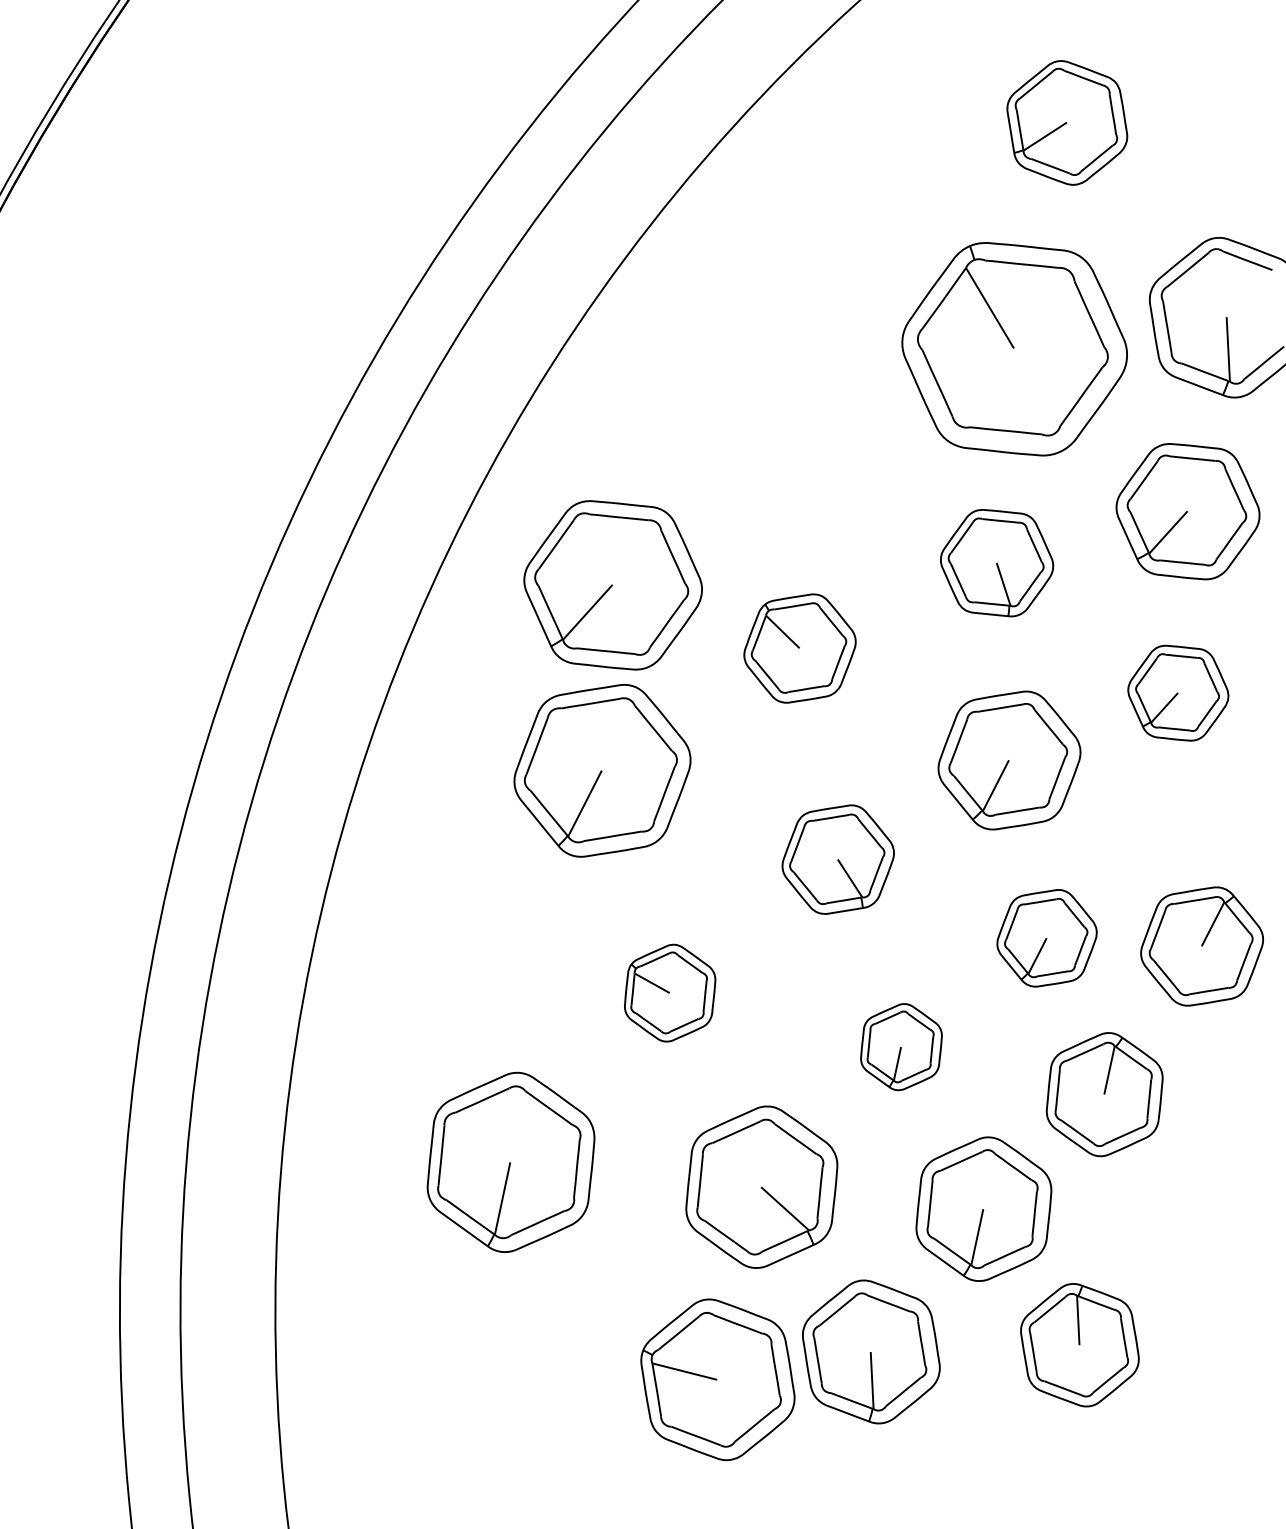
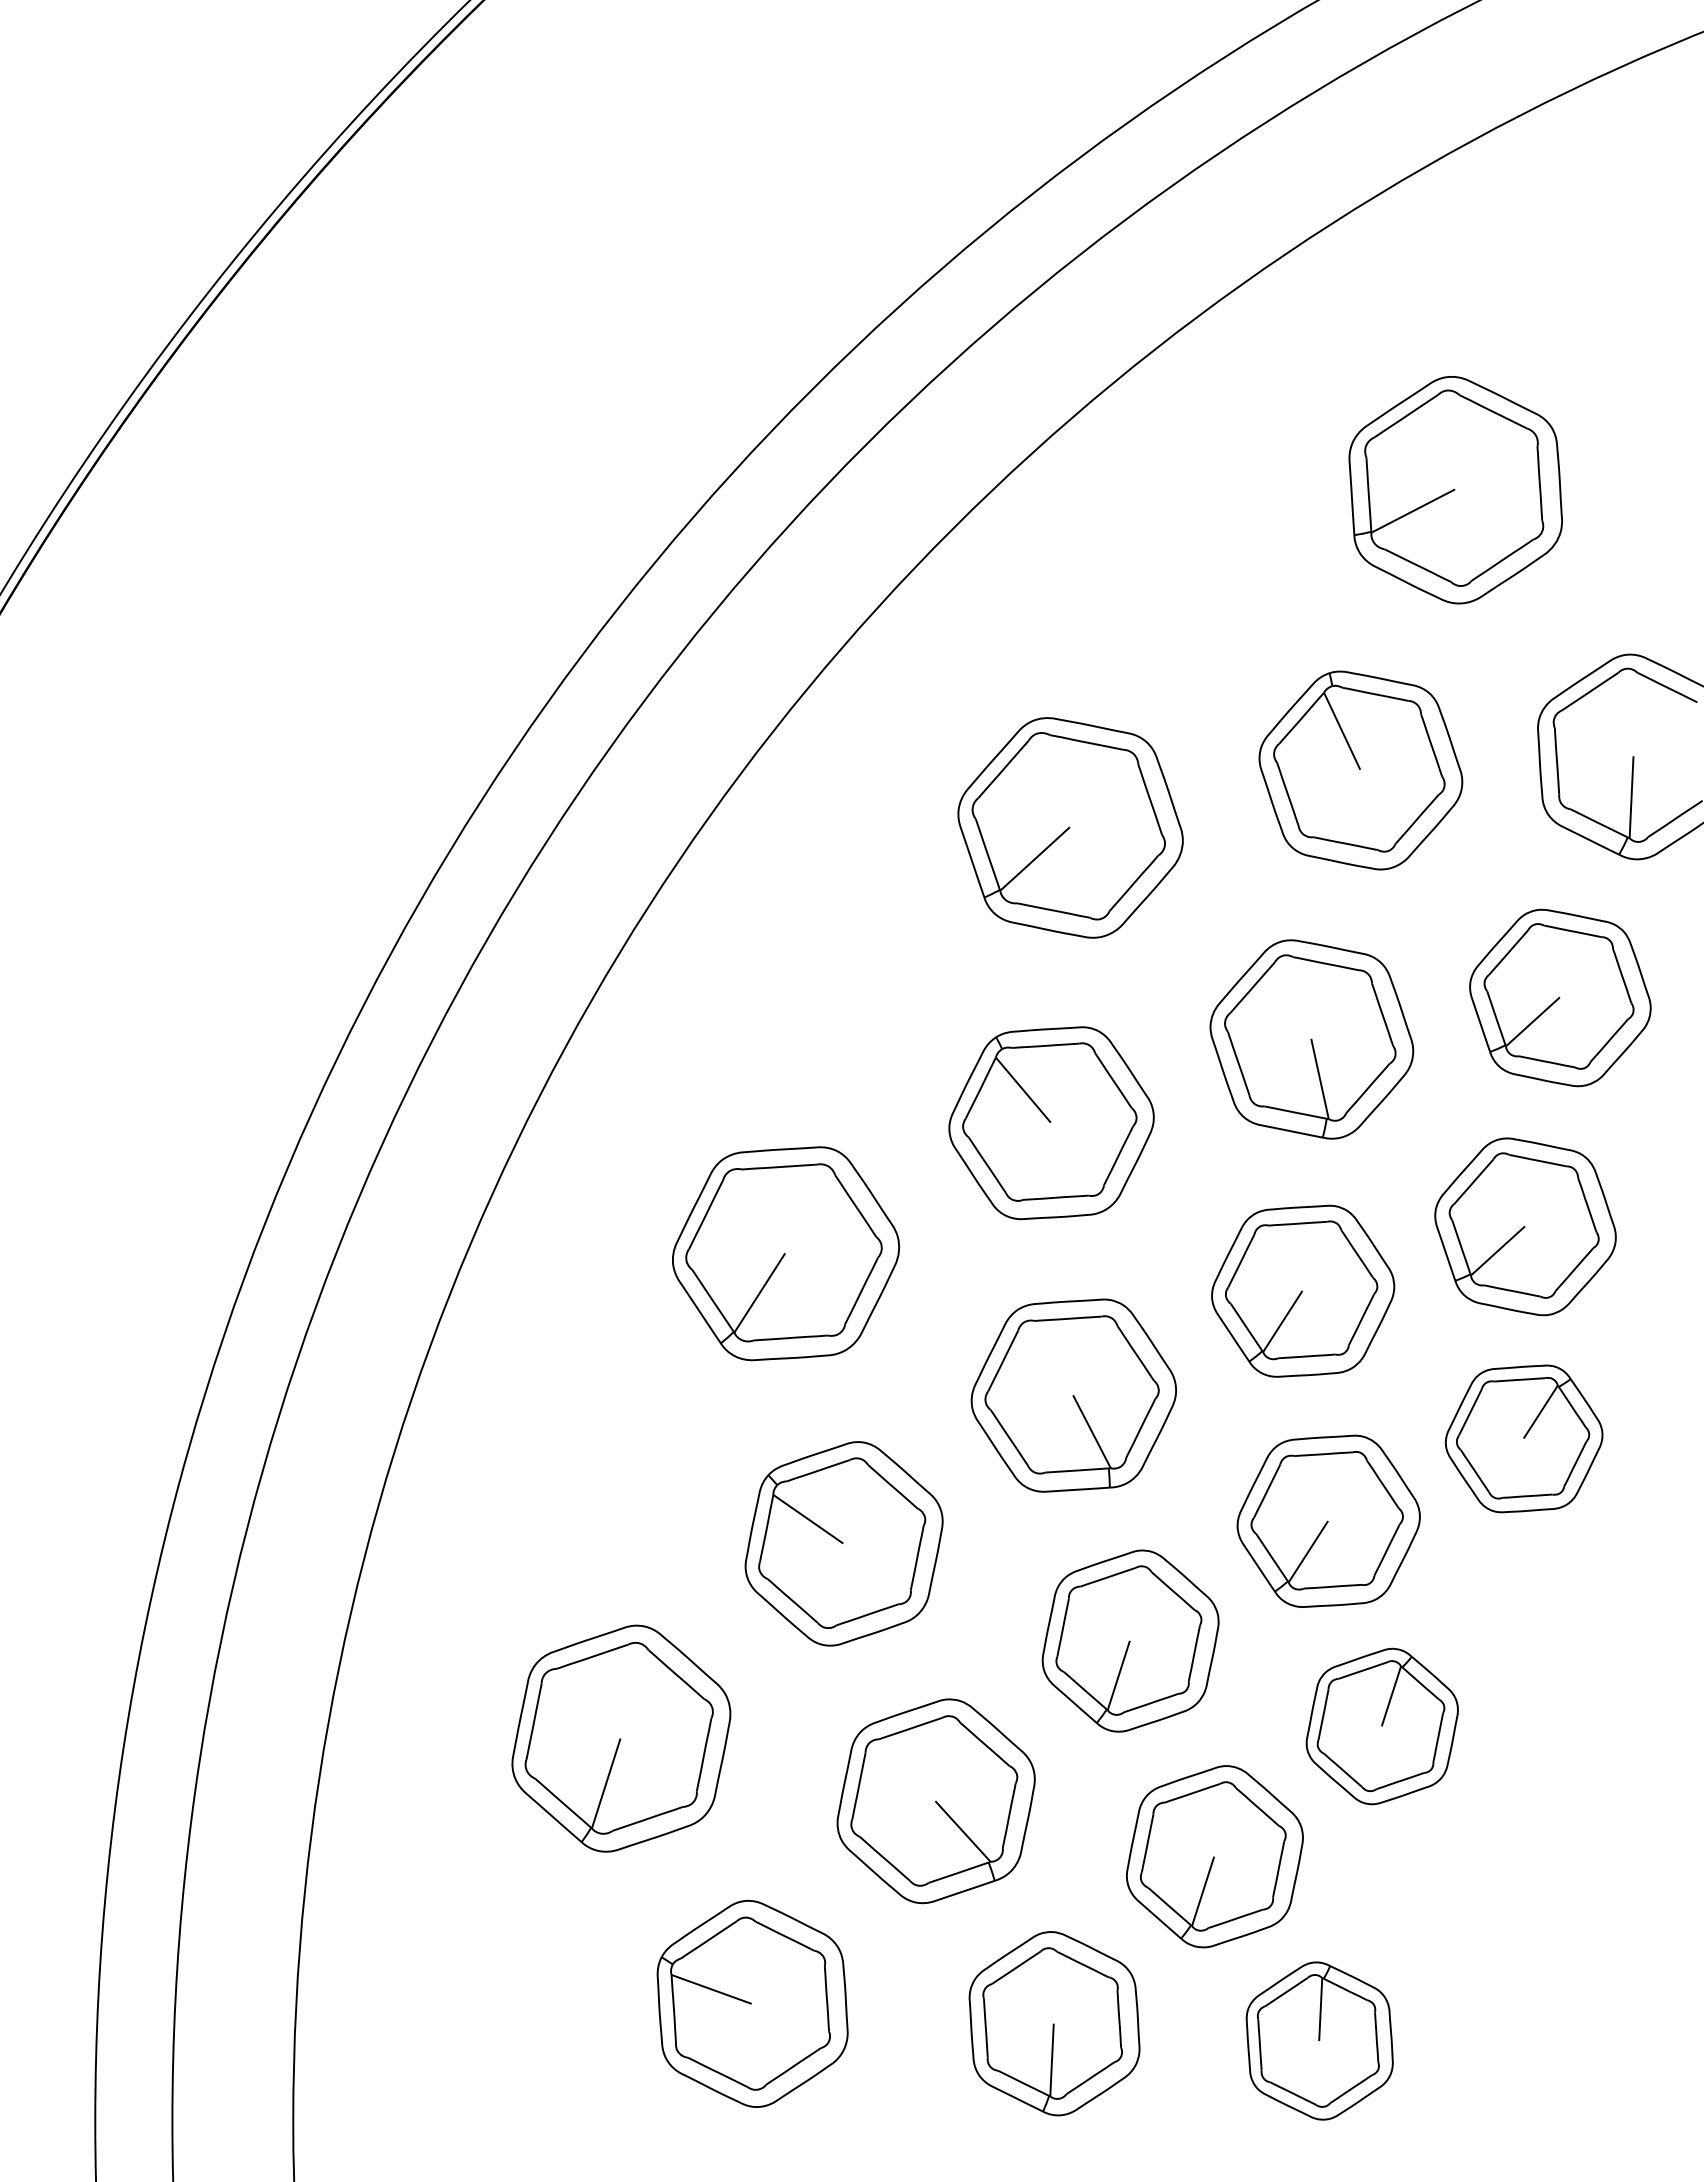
part: (1067, 123) -> (1455, 490), size x1.43
part: (1014, 349) -> (1360, 770), size x0.71
part: (996, 563) -> (1311, 1039), size x1.43
part: (613, 585) -> (1070, 827), moved
part: (800, 648) -> (1051, 1123), size x1.43
part: (1178, 692) -> (1525, 1226), size x1.43
part: (838, 859) -> (1073, 1395), size x1.43
part: (1046, 937) -> (1328, 1520), size x1.43
part: (1201, 946) -> (1523, 1438), moved
part: (669, 992) -> (843, 1543), size x1.67
part: (901, 1046) -> (1130, 1640), size x1.67
part: (717, 1379) -> (752, 2003), moved

